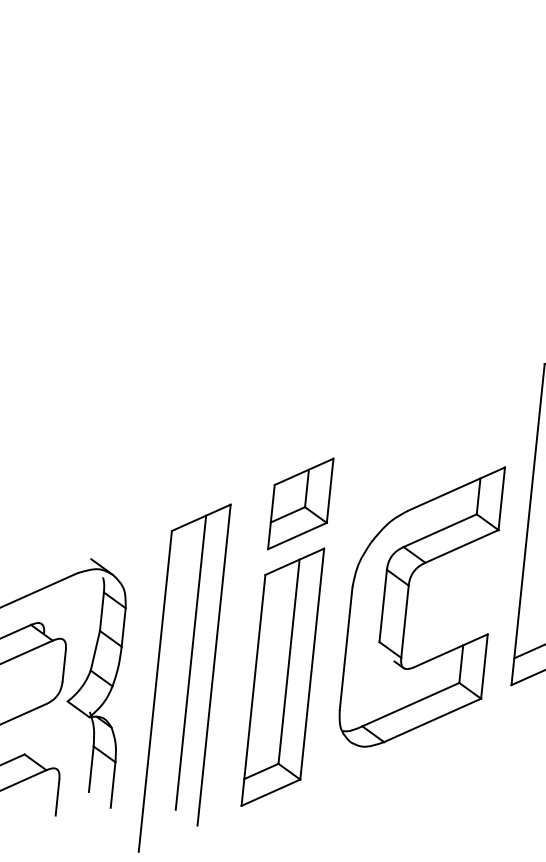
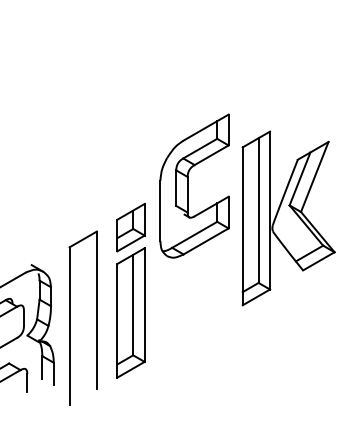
part: (420, 604) -> (194, 185), moved
line: (190, 662) -> (85, 310), removed

